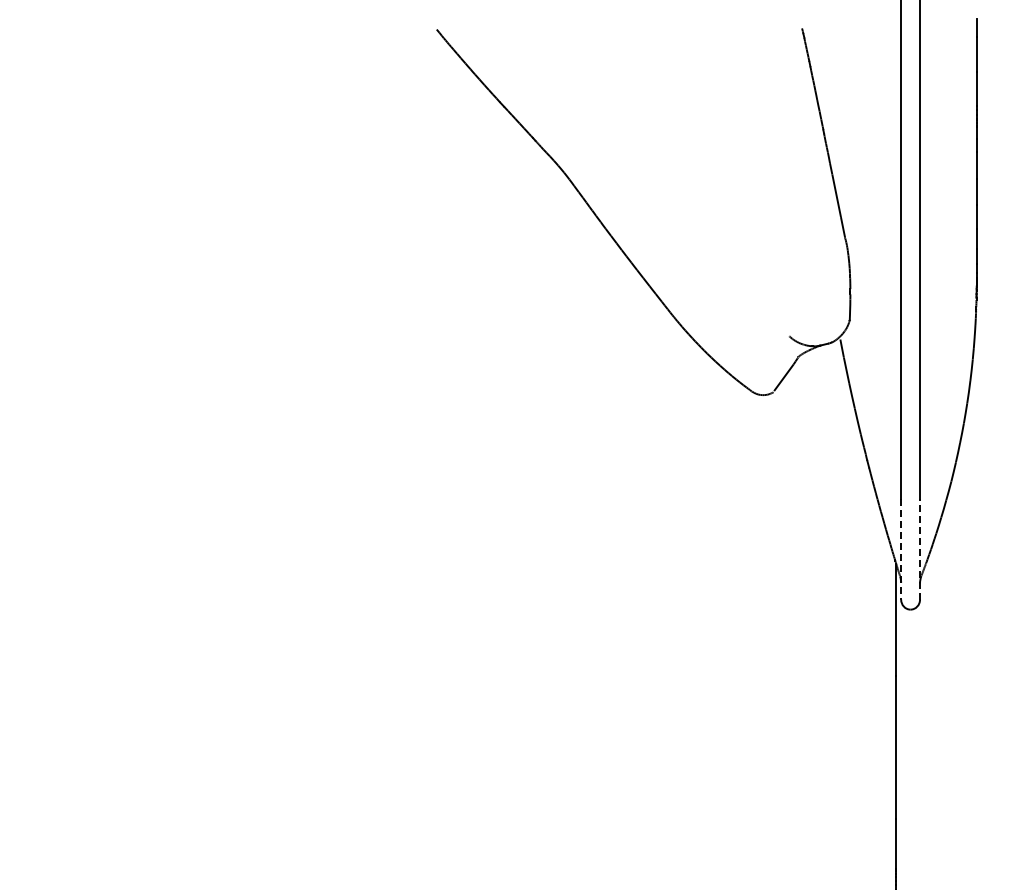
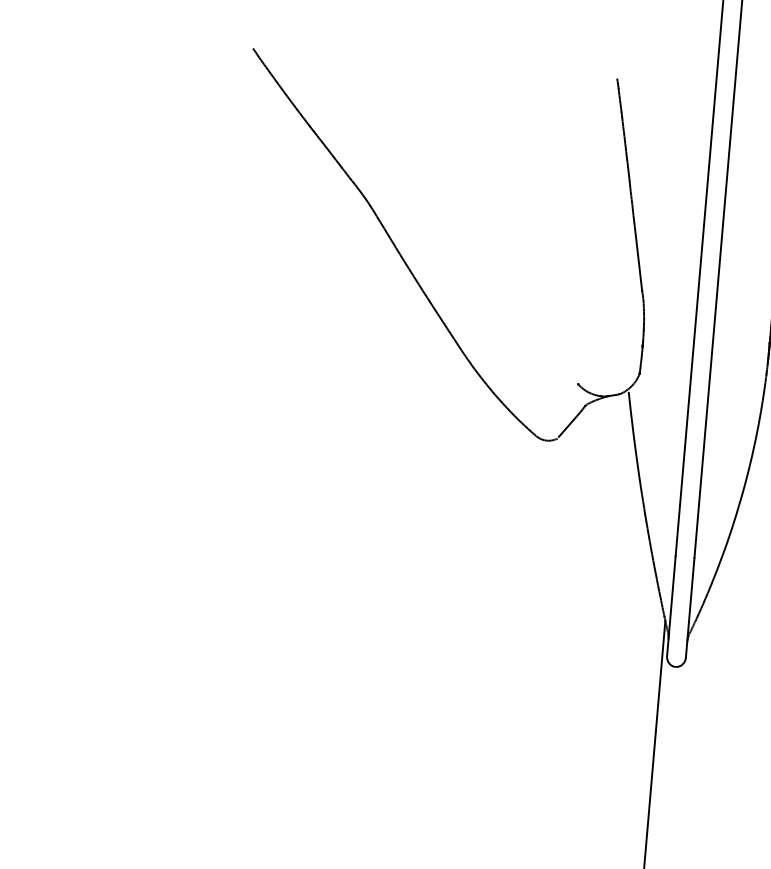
line: (920, 549) -> (690, 607), dashed -> solid
line: (901, 550) -> (671, 607), dashed -> solid

